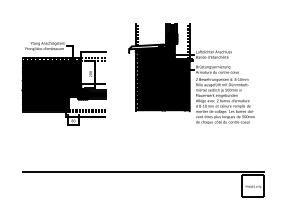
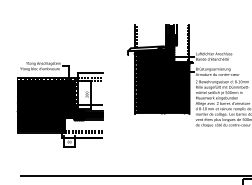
part: (63, 83) -> (59, 104), moved

